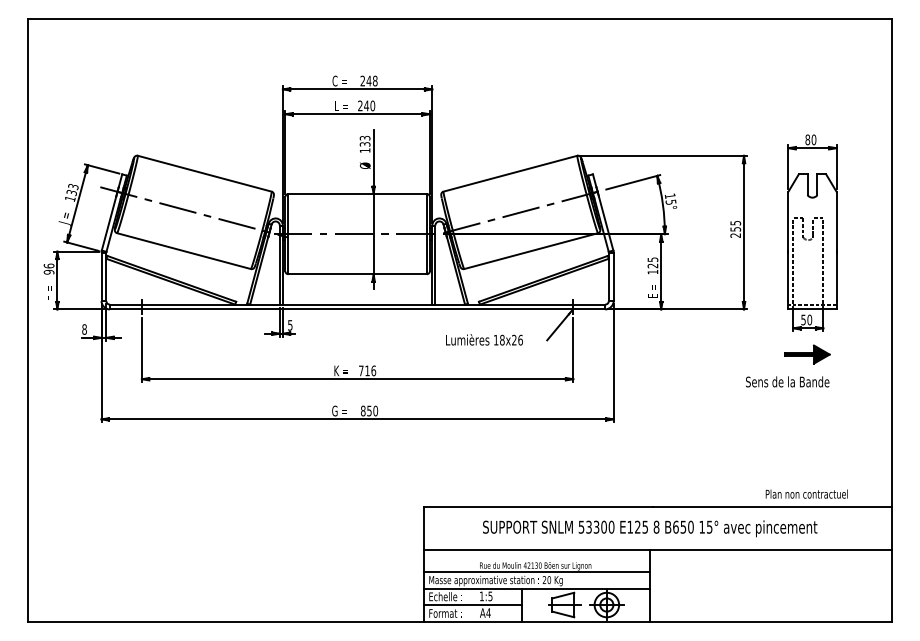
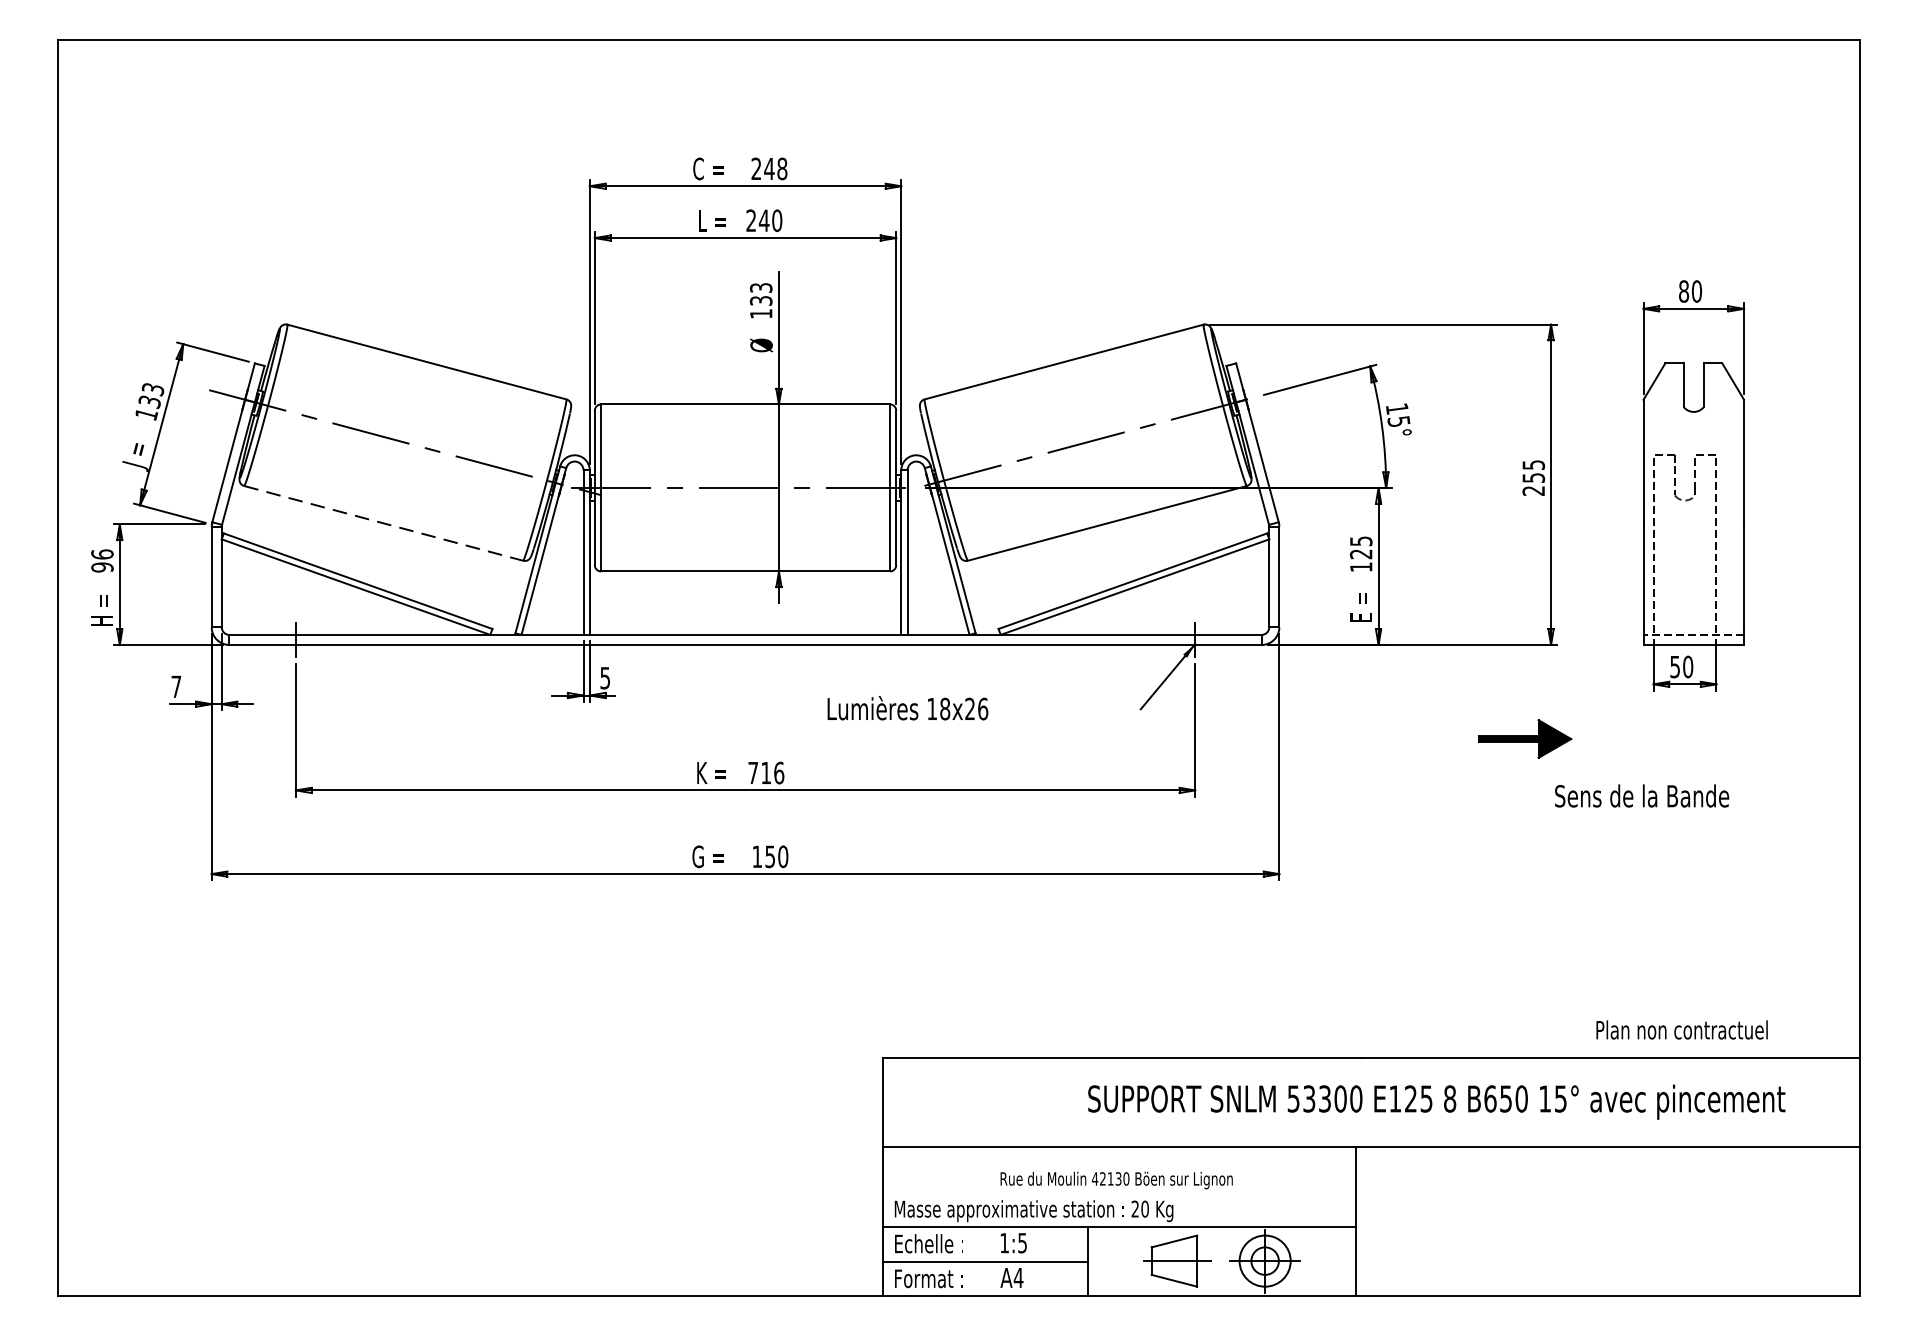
line: (184, 251) -> (384, 524), solid -> dashed
text: (84, 329) -> (176, 686), 8 -> 7
text: (484, 339) -> (907, 707), moved
part: (807, 354) -> (1524, 738), moved
text: (362, 410) -> (755, 855), 850 -> 150
text: (650, 528) -> (1437, 1101), moved
line: (536, 572) -> (1118, 1193), removed

